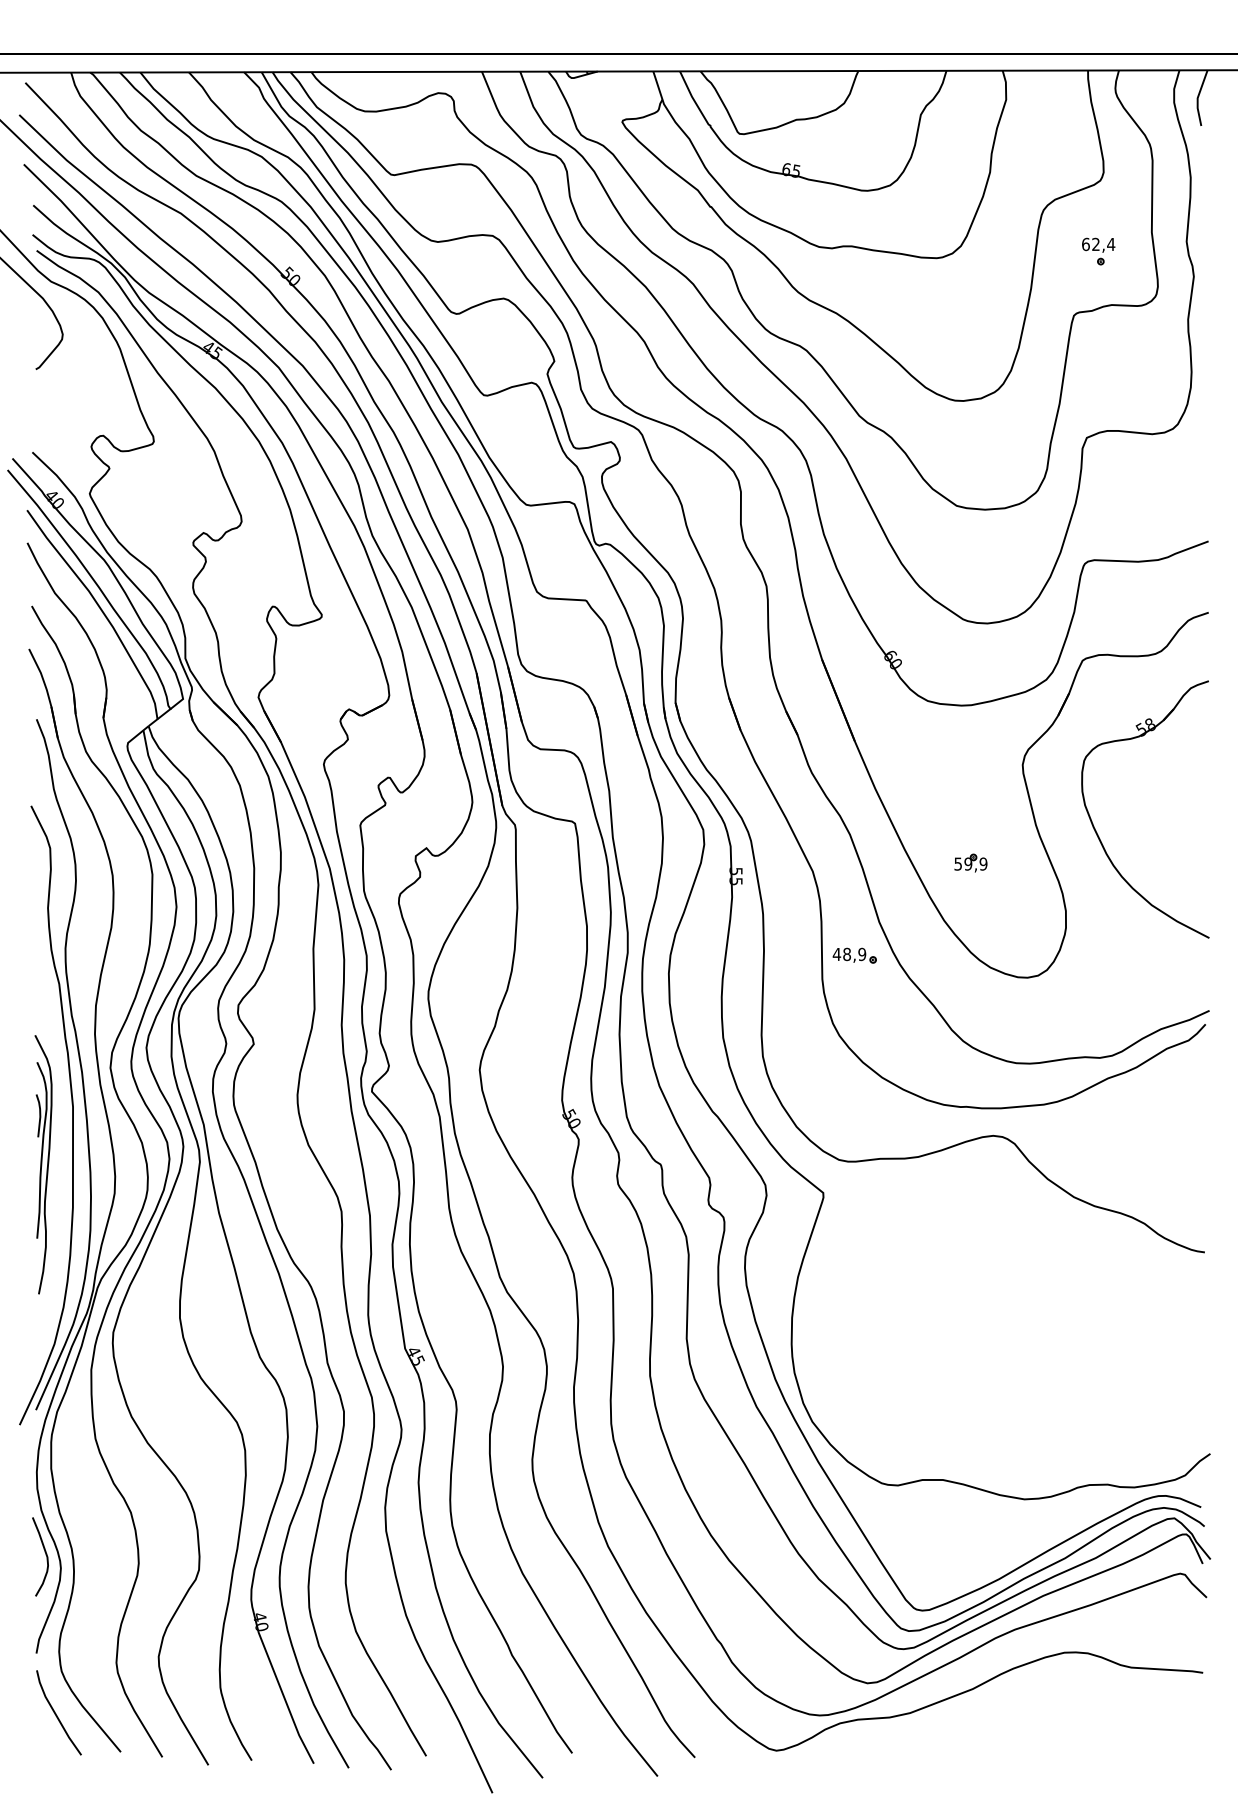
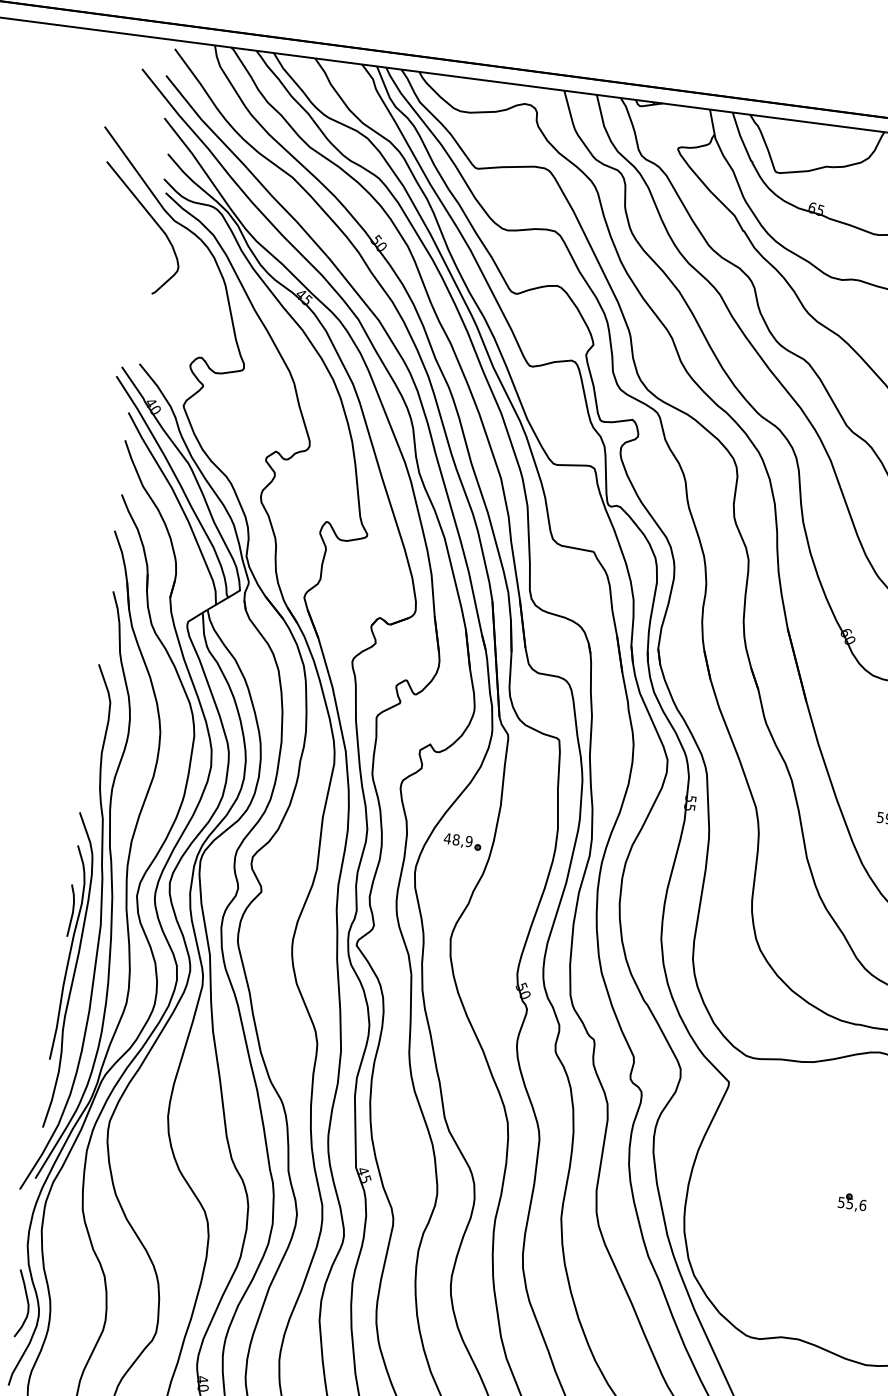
part: (854, 955) -> (462, 841), moved
part: (43, 1164) -> (69, 970), size x1.43
part: (983, 1313) -> (851, 1202), added

